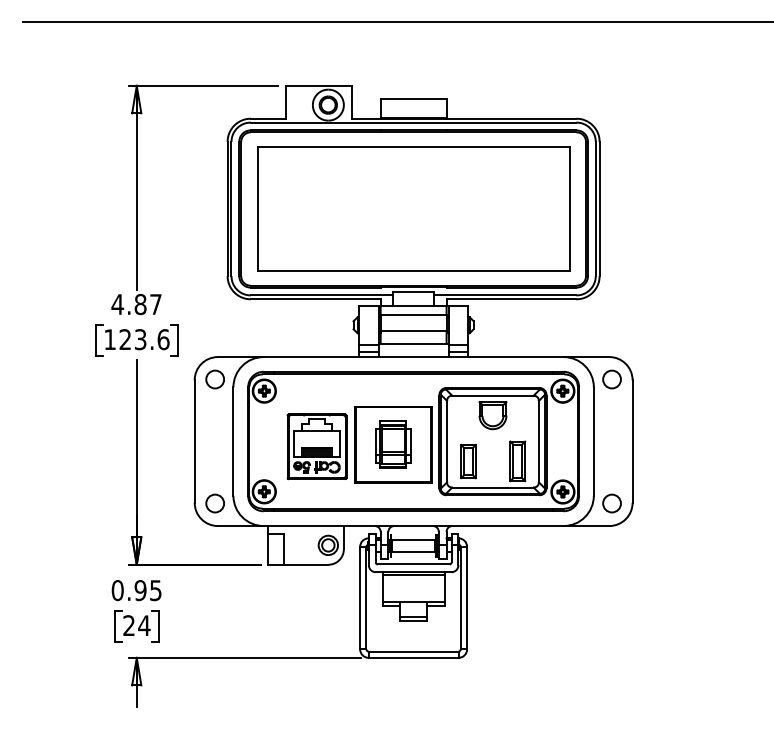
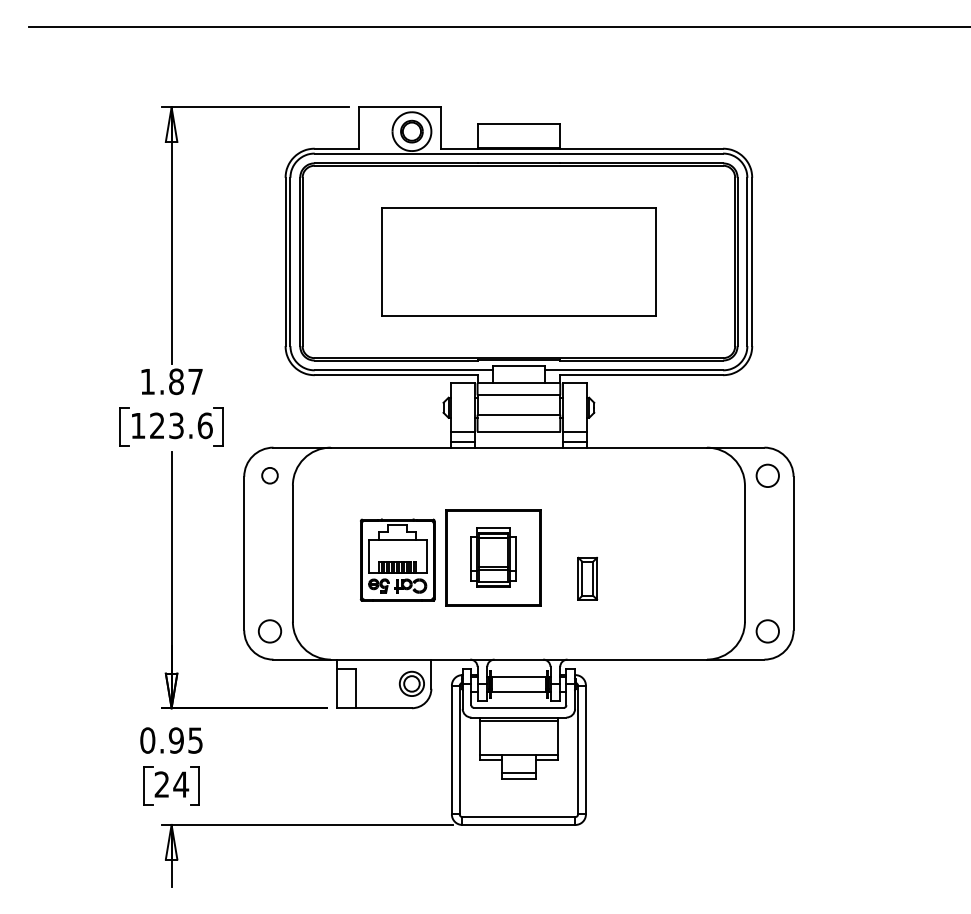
part: (413, 208) -> (518, 261), size x0.7
text: (117, 304) -> (147, 381), 4.87 -> 1.87
circle: (214, 379) -> (269, 475), size x0.7
part: (413, 441) -> (518, 553), removed

